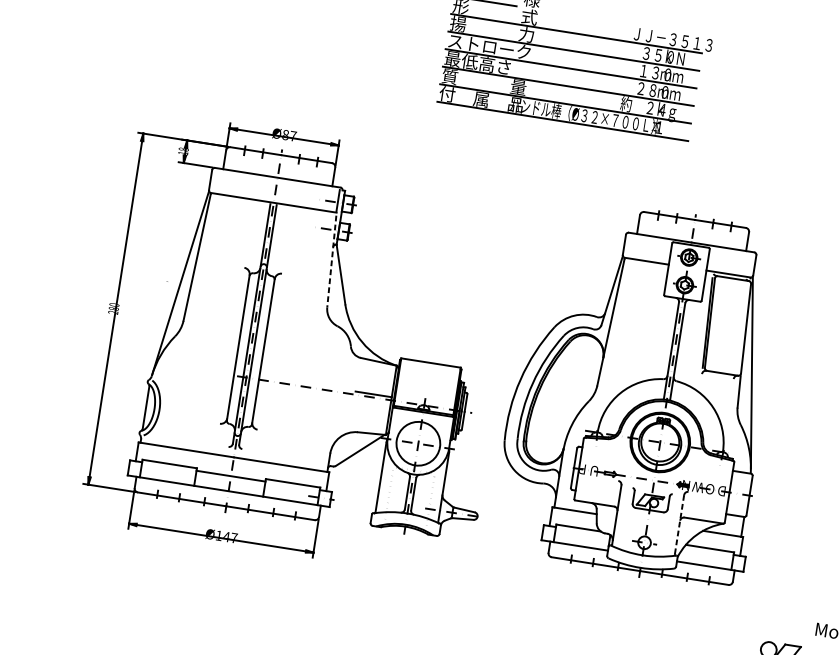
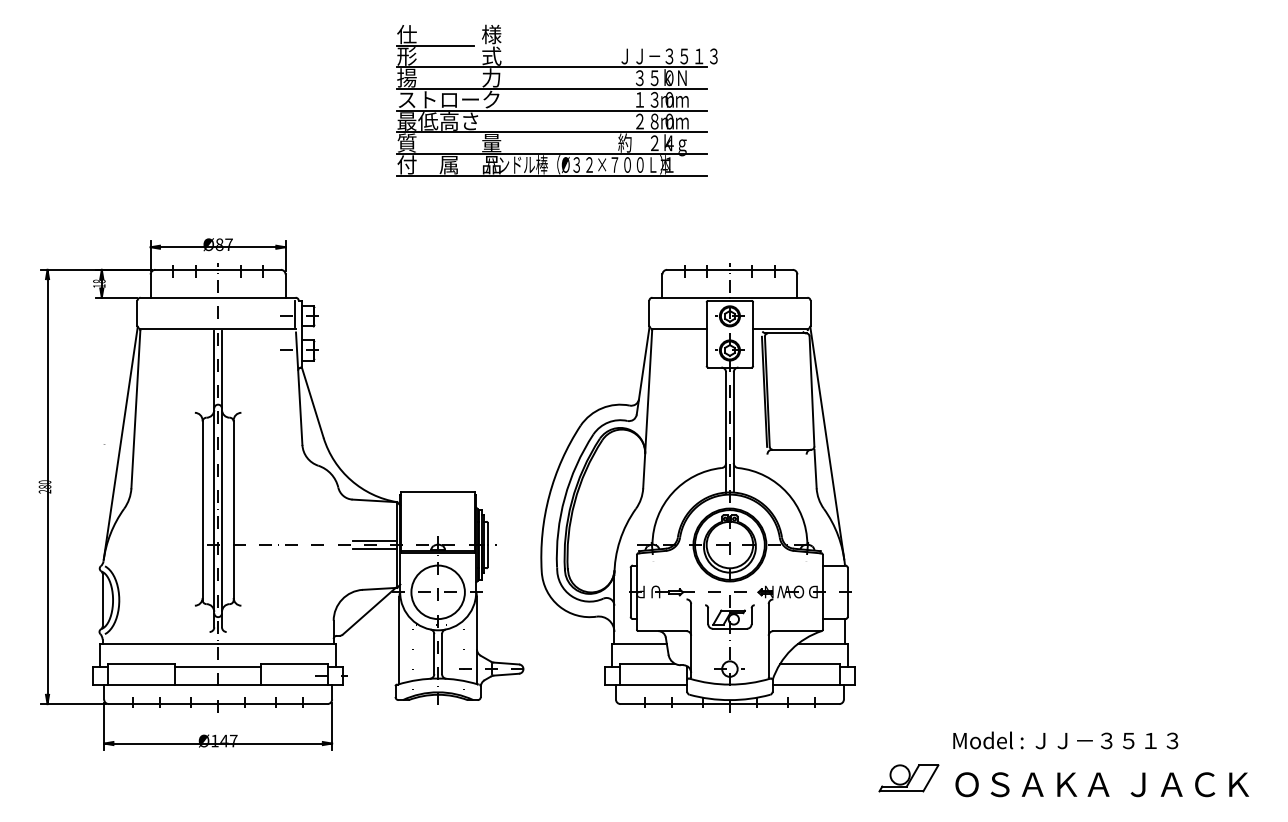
line: (331, 262) -> (299, 389), dashed -> solid
line: (372, 400) -> (374, 548), added
line: (679, 524) -> (768, 640), dashed -> solid

